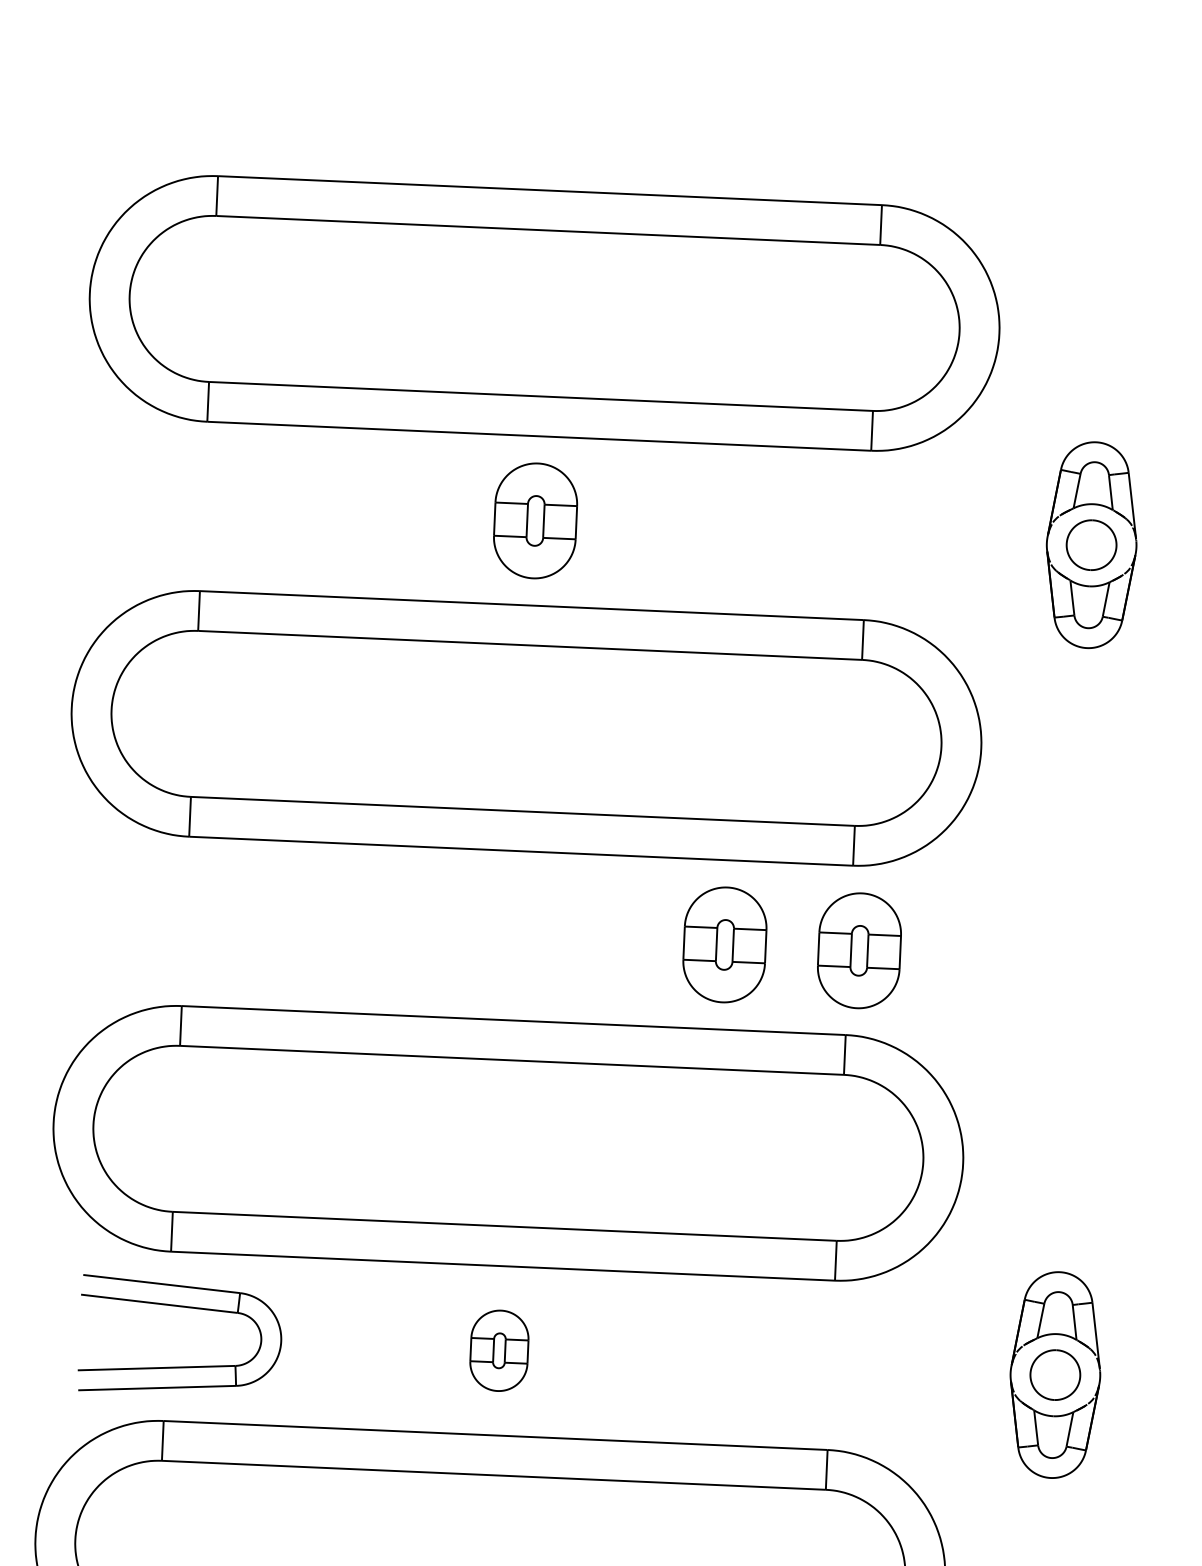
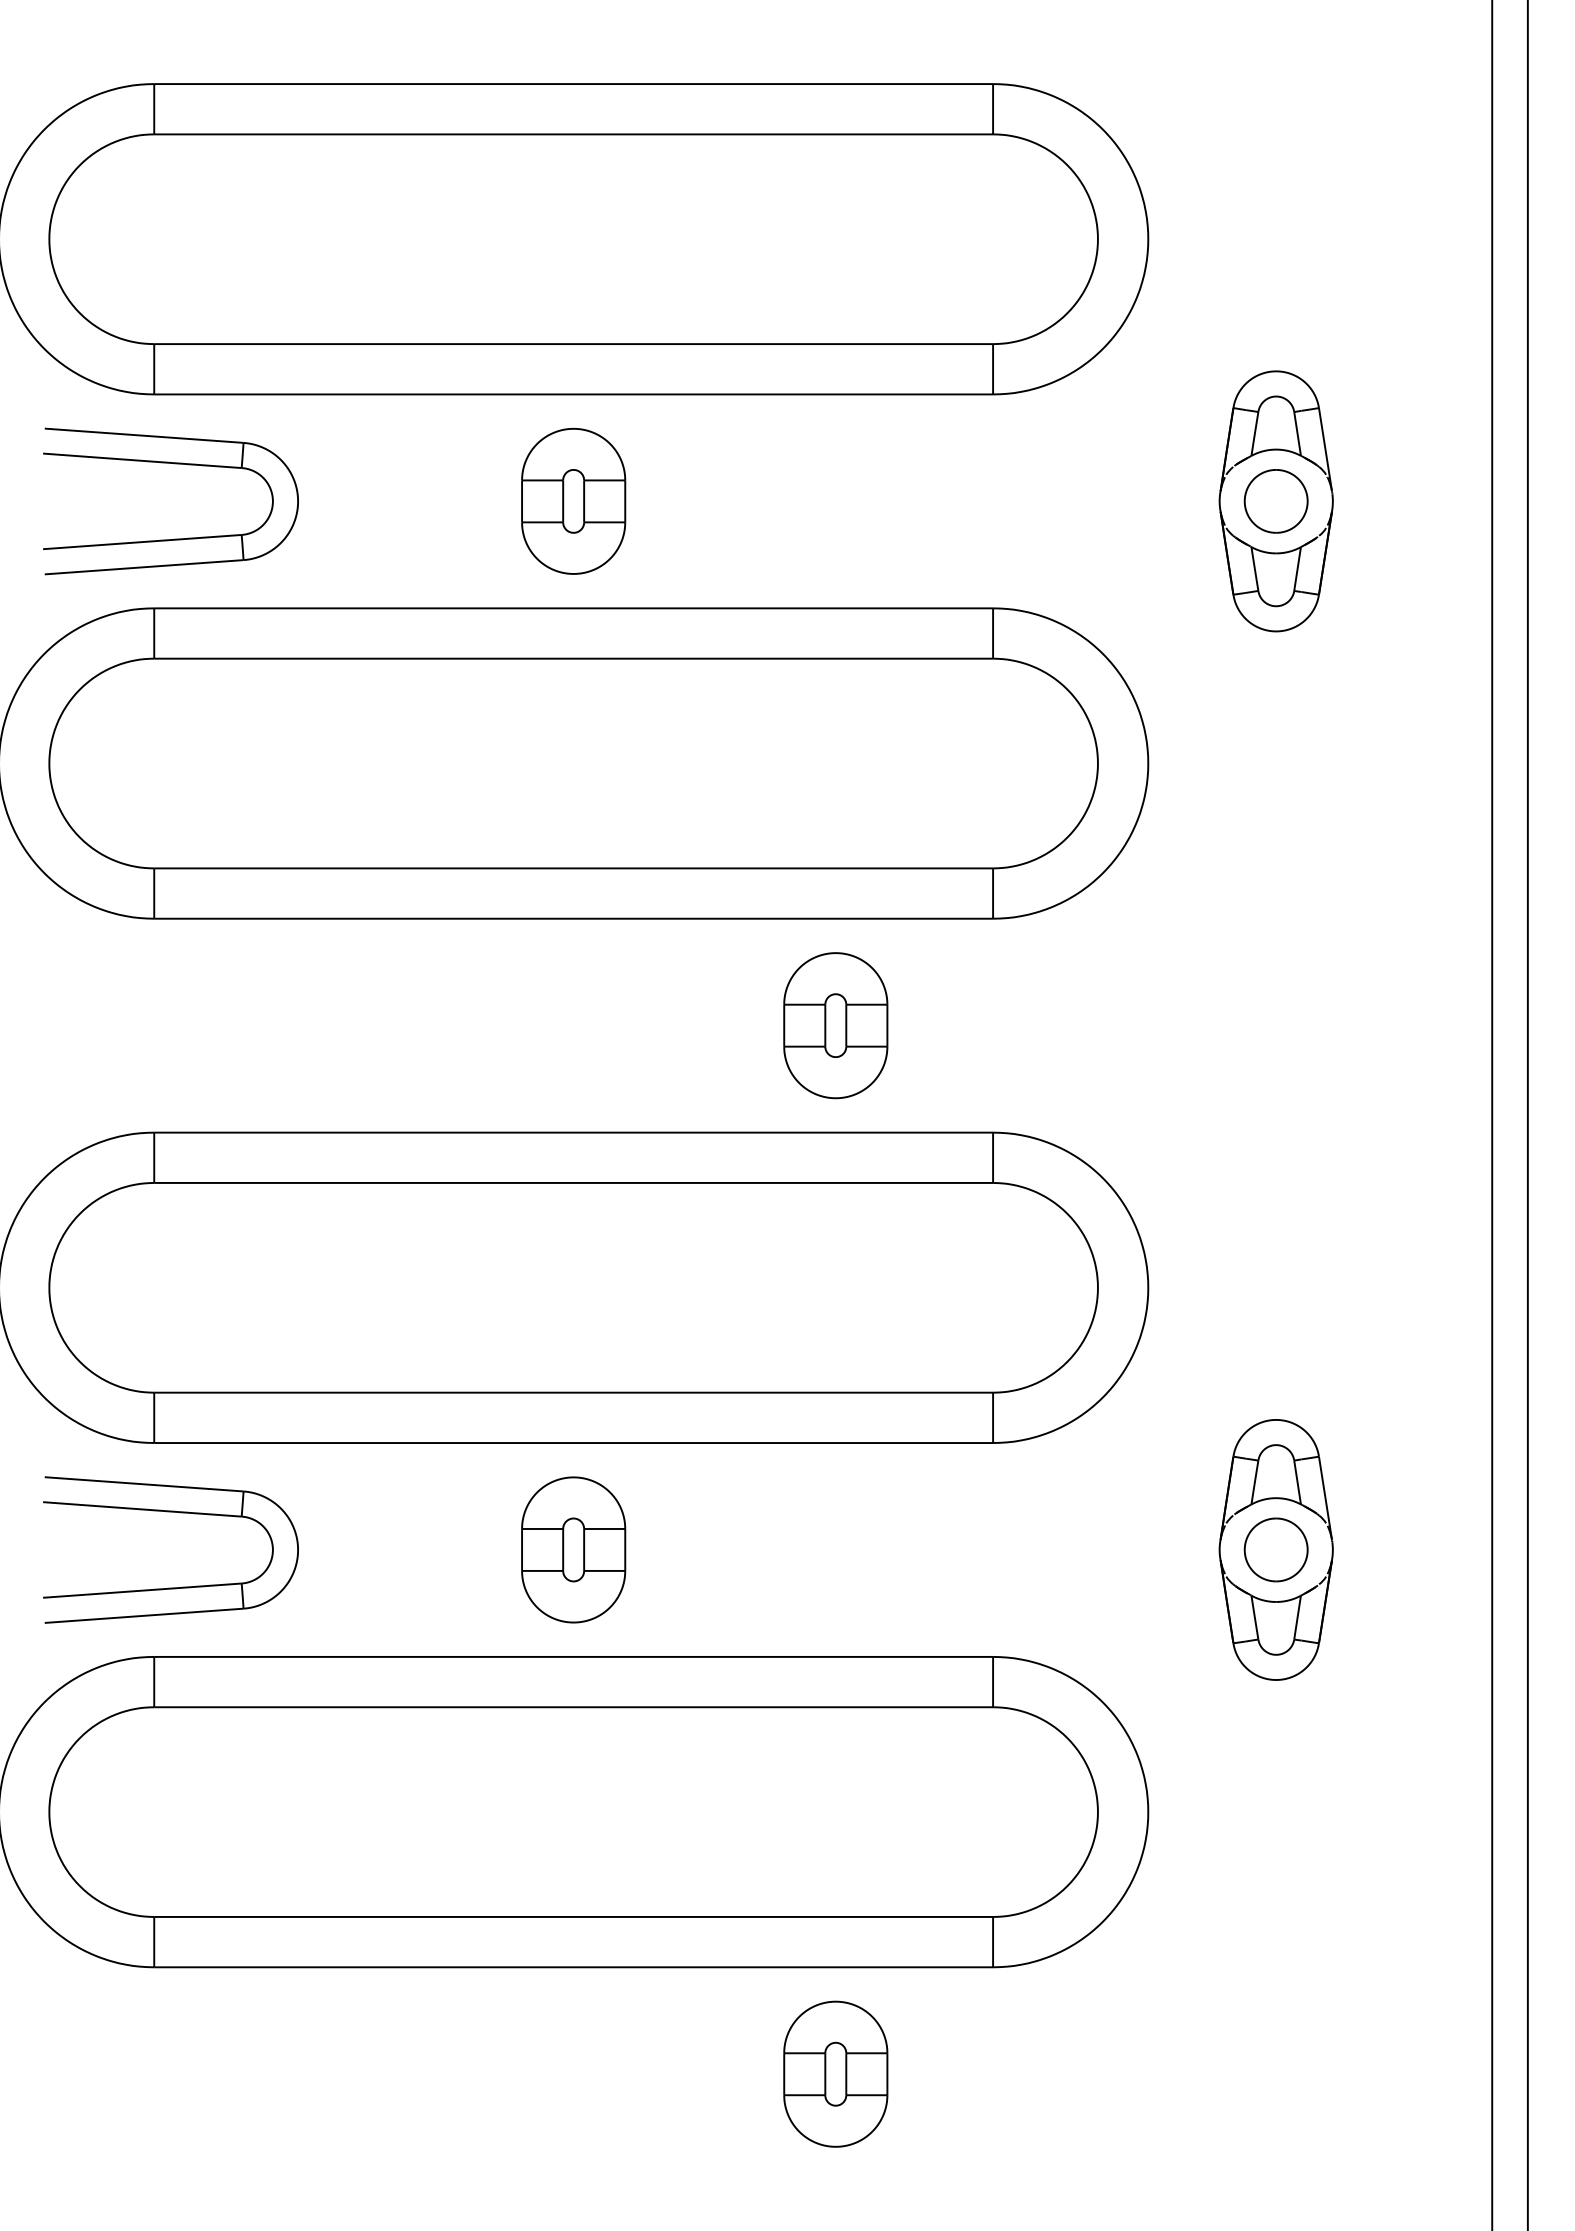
part: (220, 477) -> (174, 464), added
part: (859, 950) -> (1005, 1025), removed
part: (499, 1350) -> (573, 1549), size x1.43

